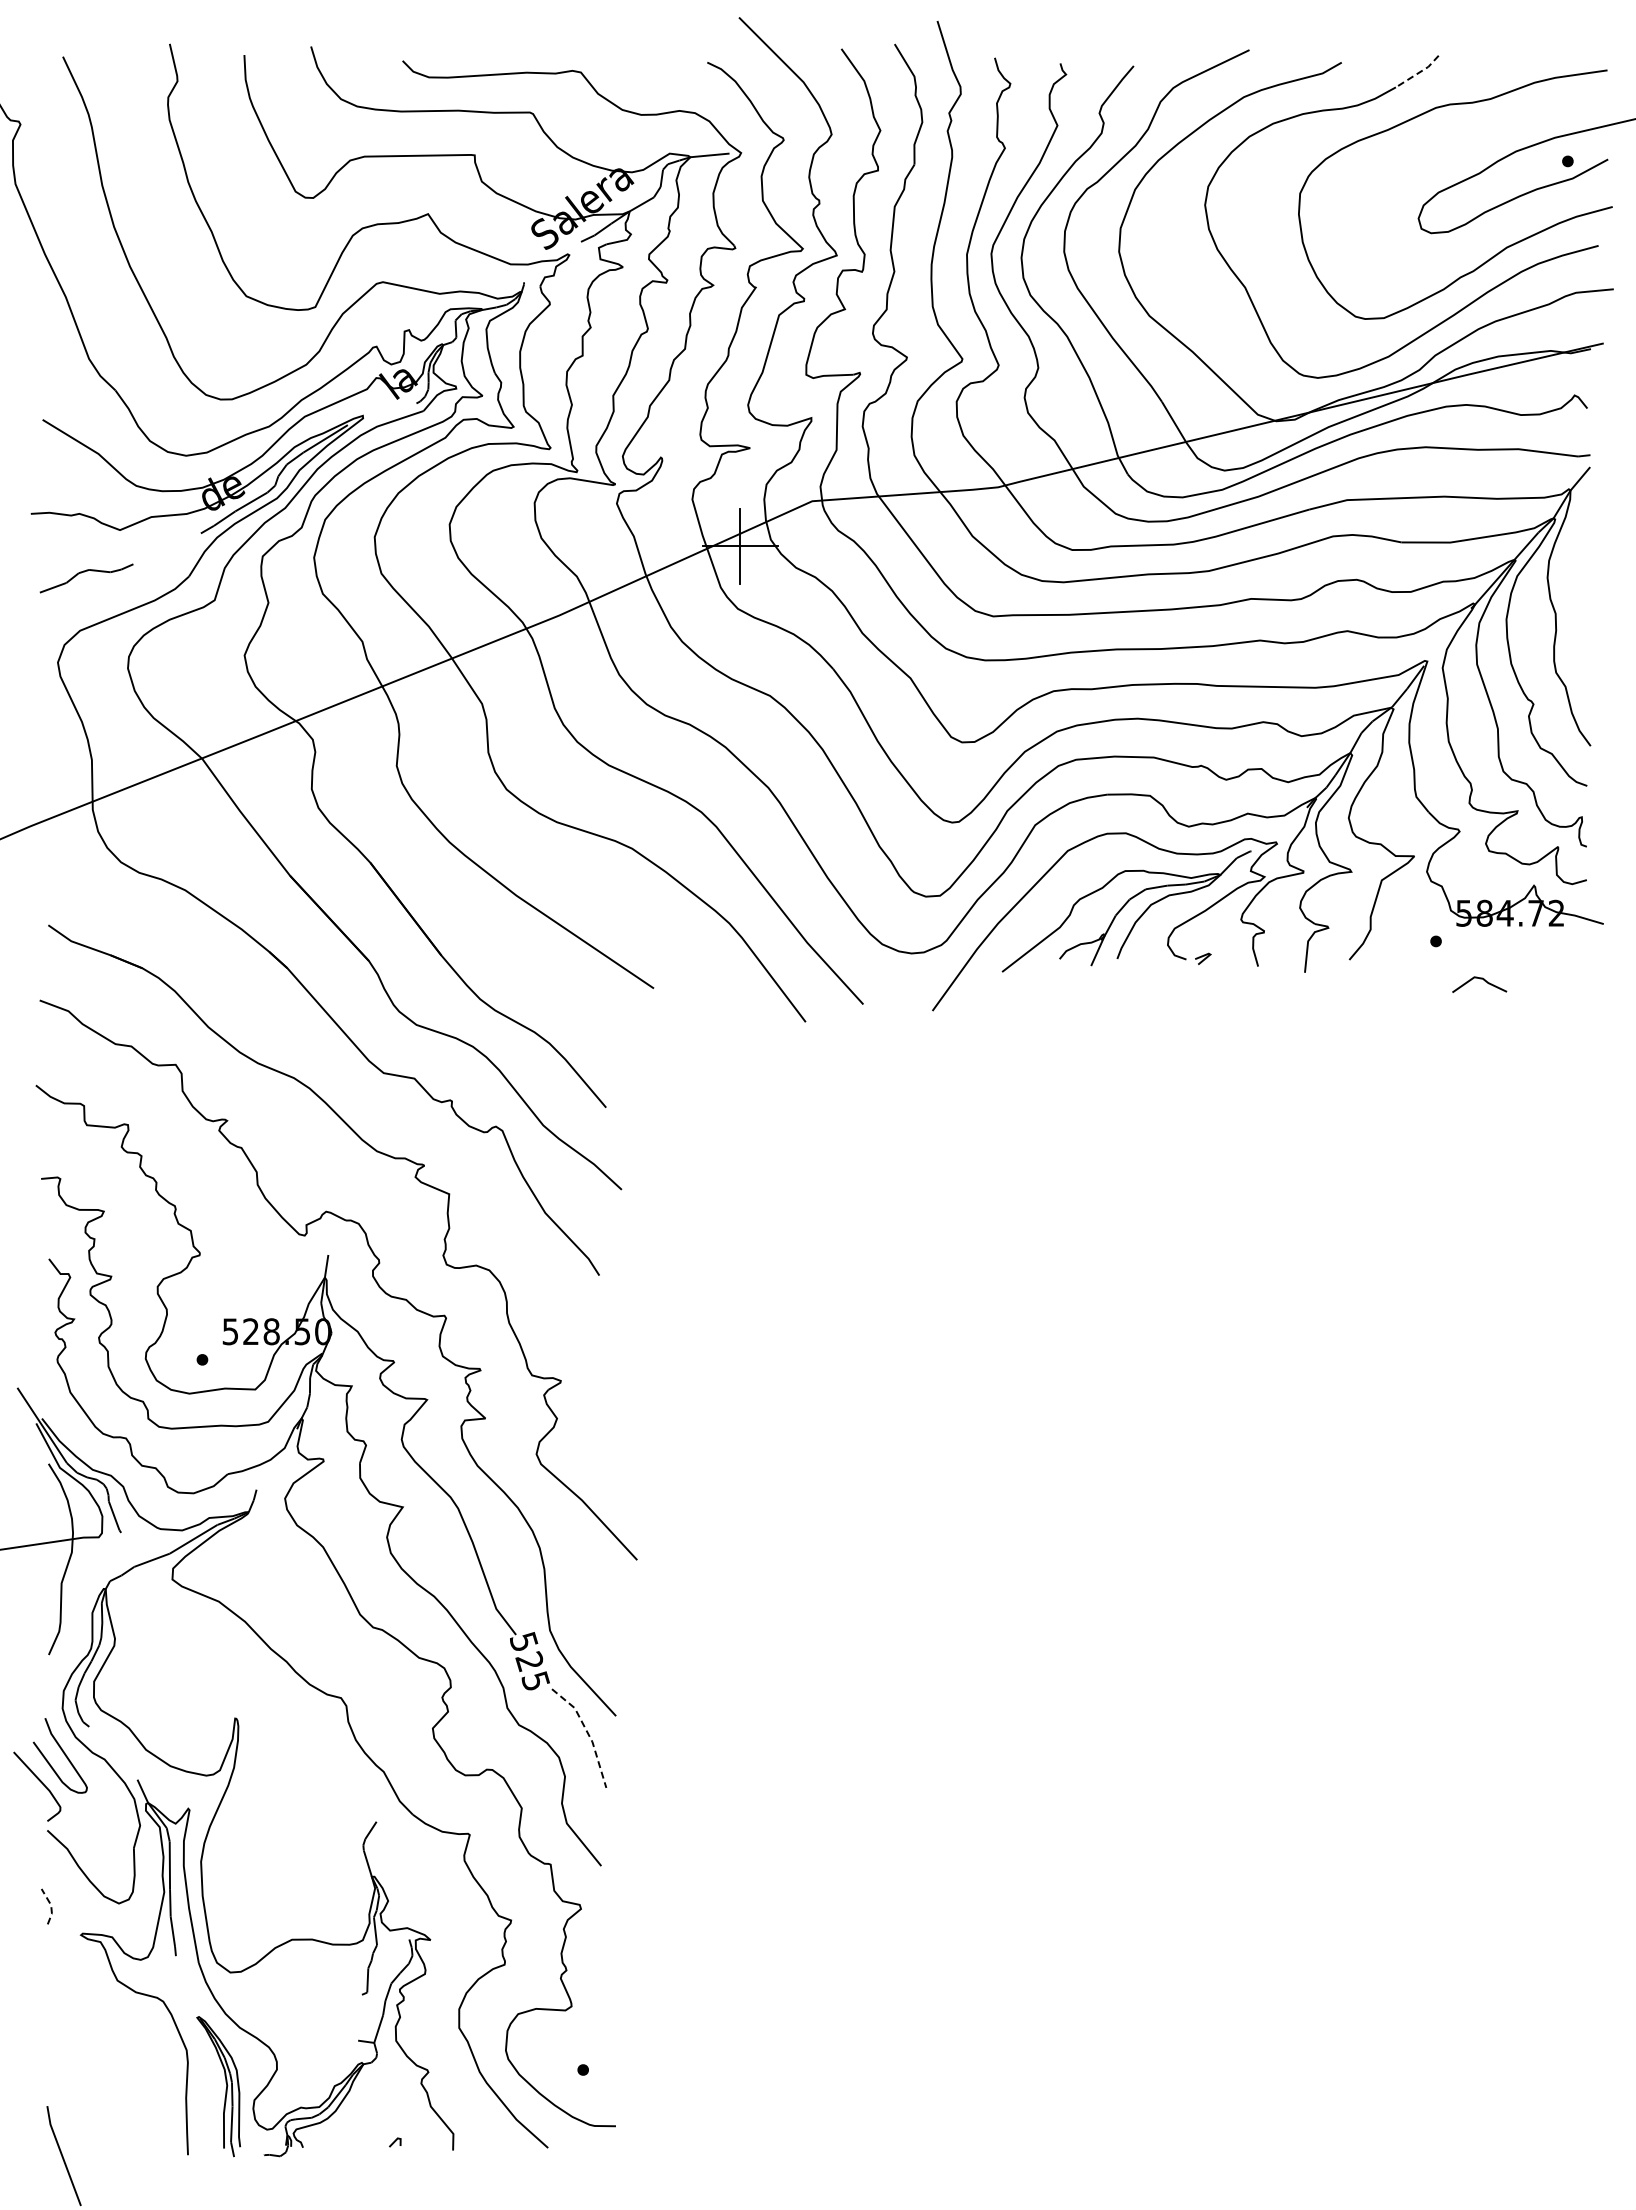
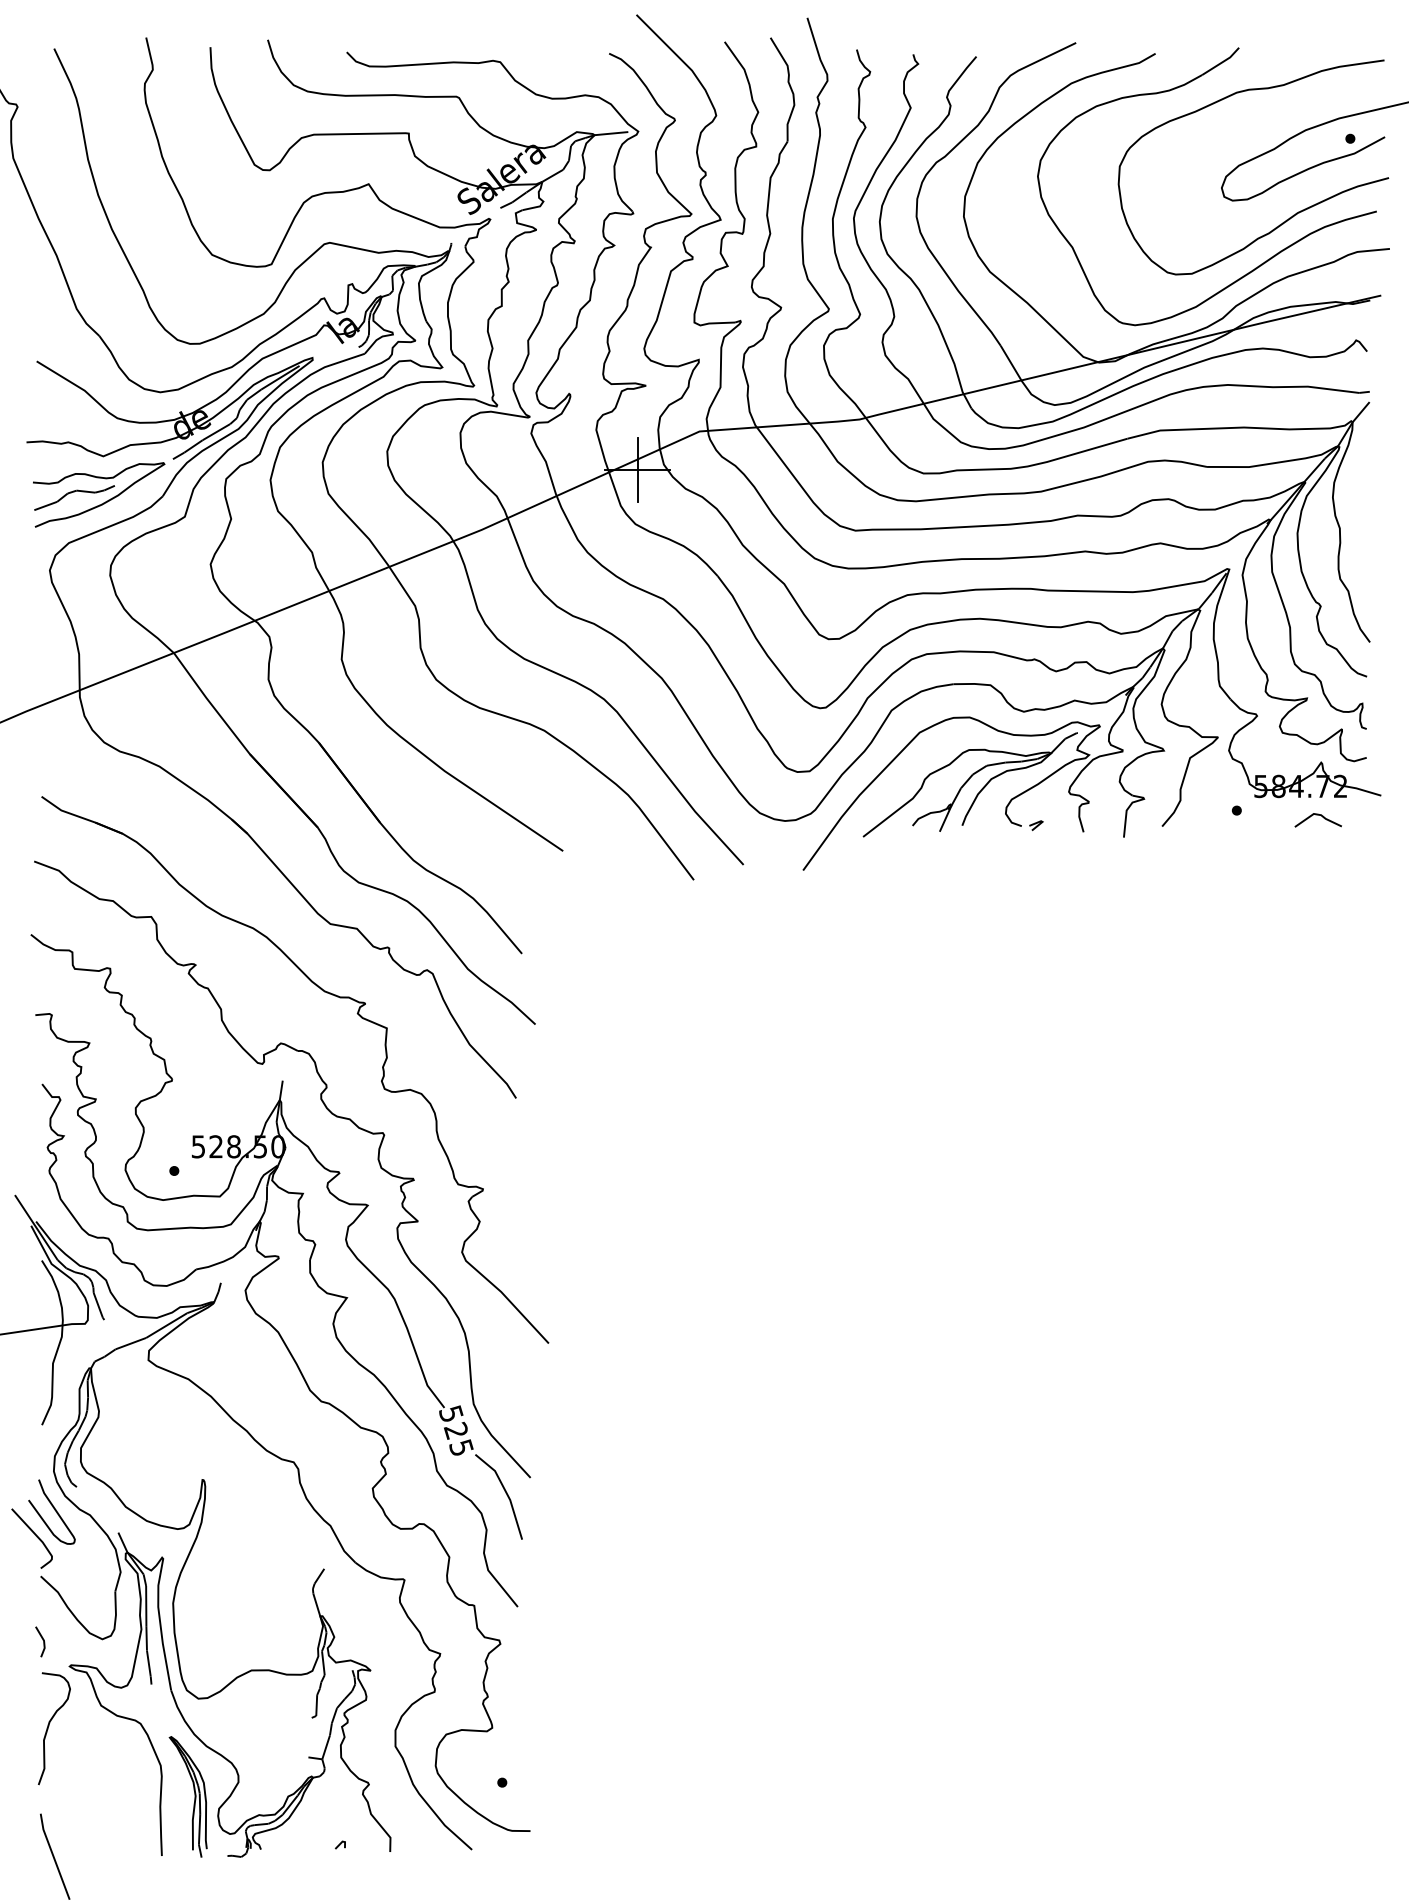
line: (1419, 72) -> (1222, 62), dashed -> solid
curve: (120, 583) -> (103, 502), added
line: (1479, 979) -> (1318, 815), moved
line: (587, 1733) -> (505, 1492), dashed -> solid
line: (51, 1906) -> (44, 1641), dashed -> solid
curve: (57, 2004) -> (49, 1726), added

